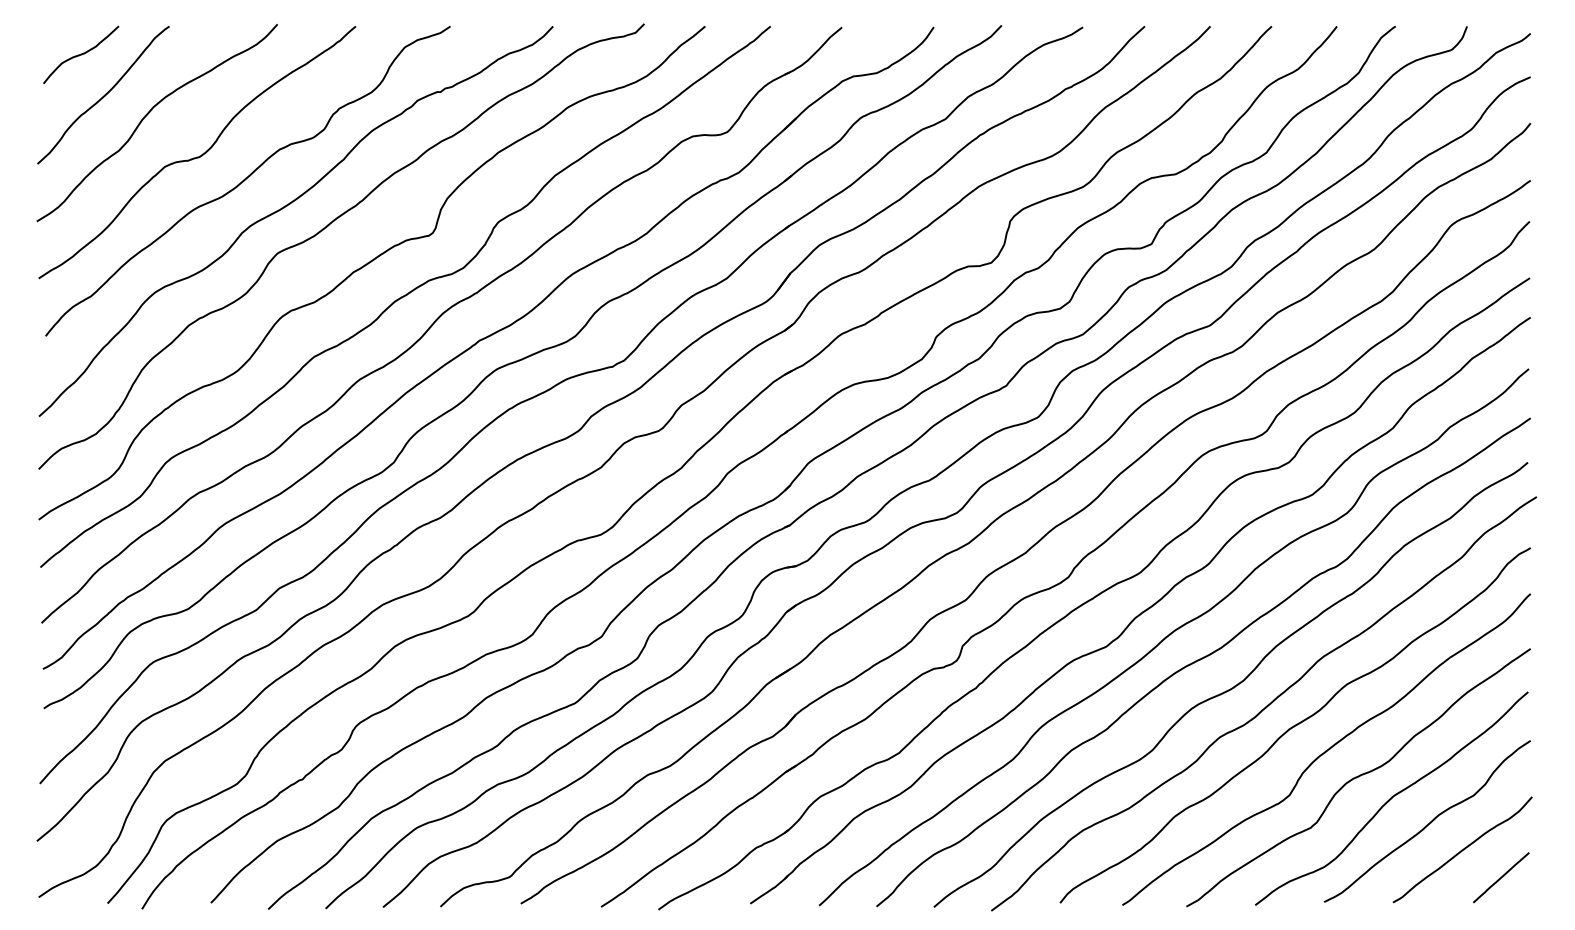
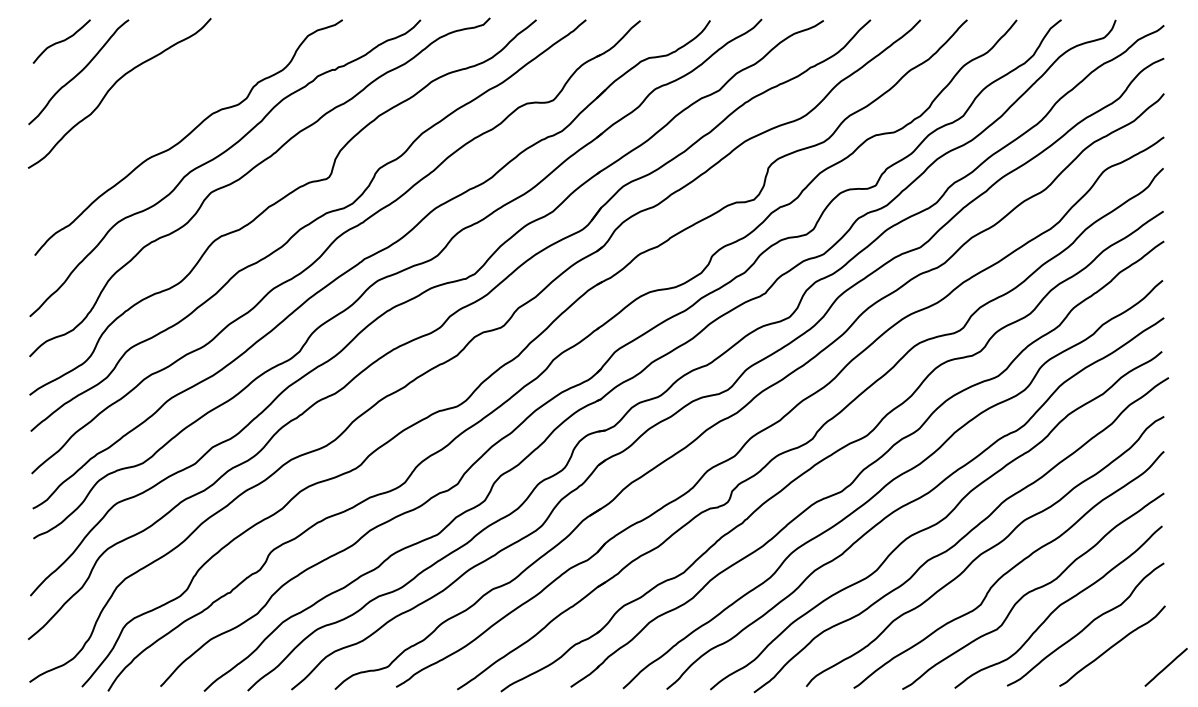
curve: (199, 155) -> (151, 118), removed
line: (1501, 877) -> (1166, 667), moved

